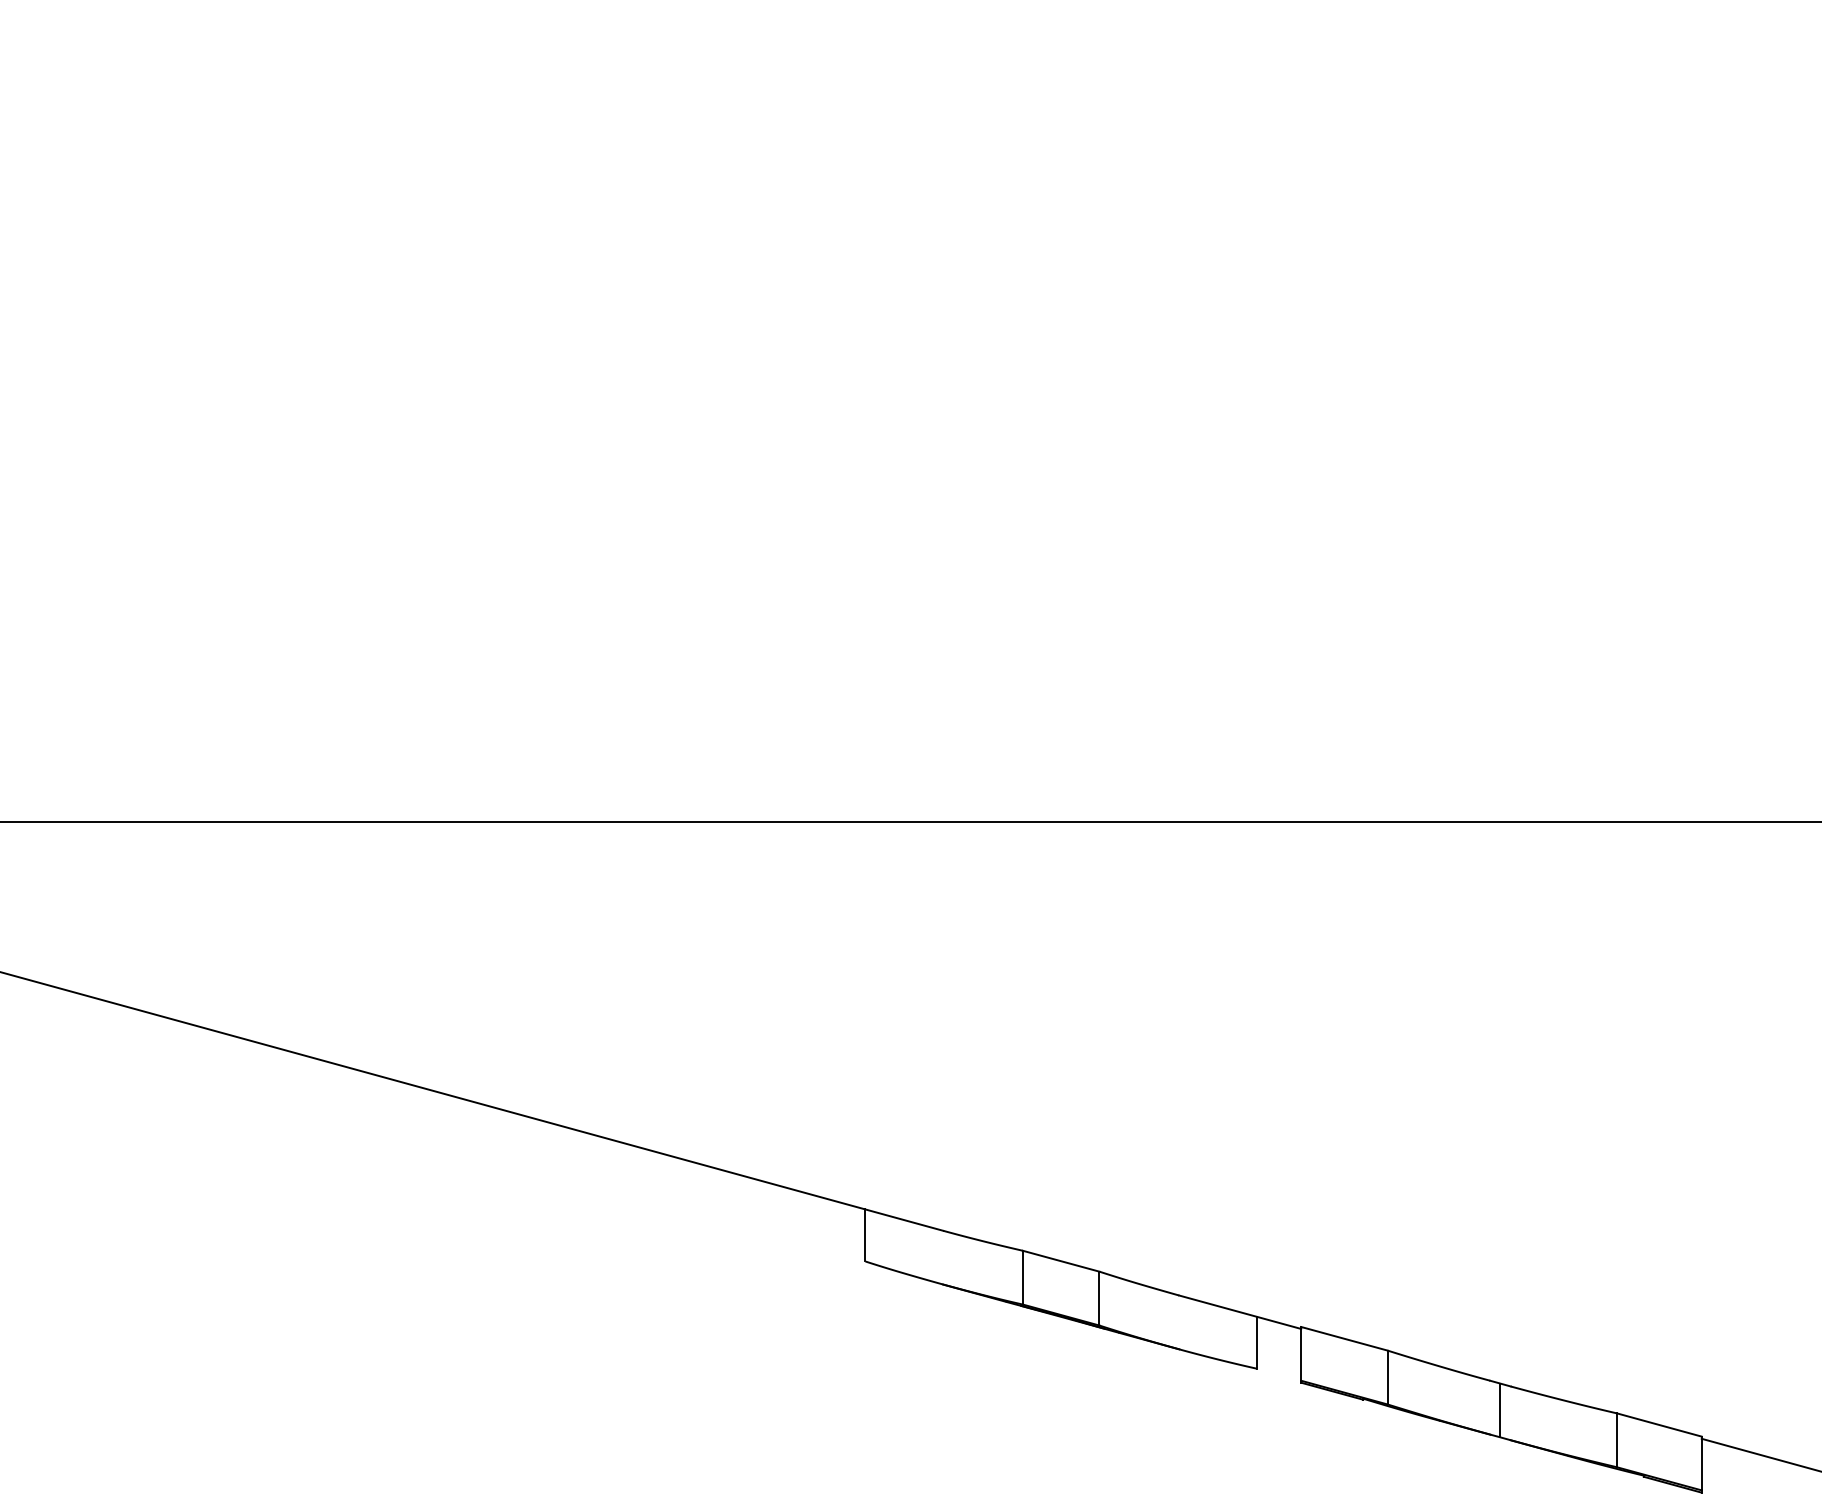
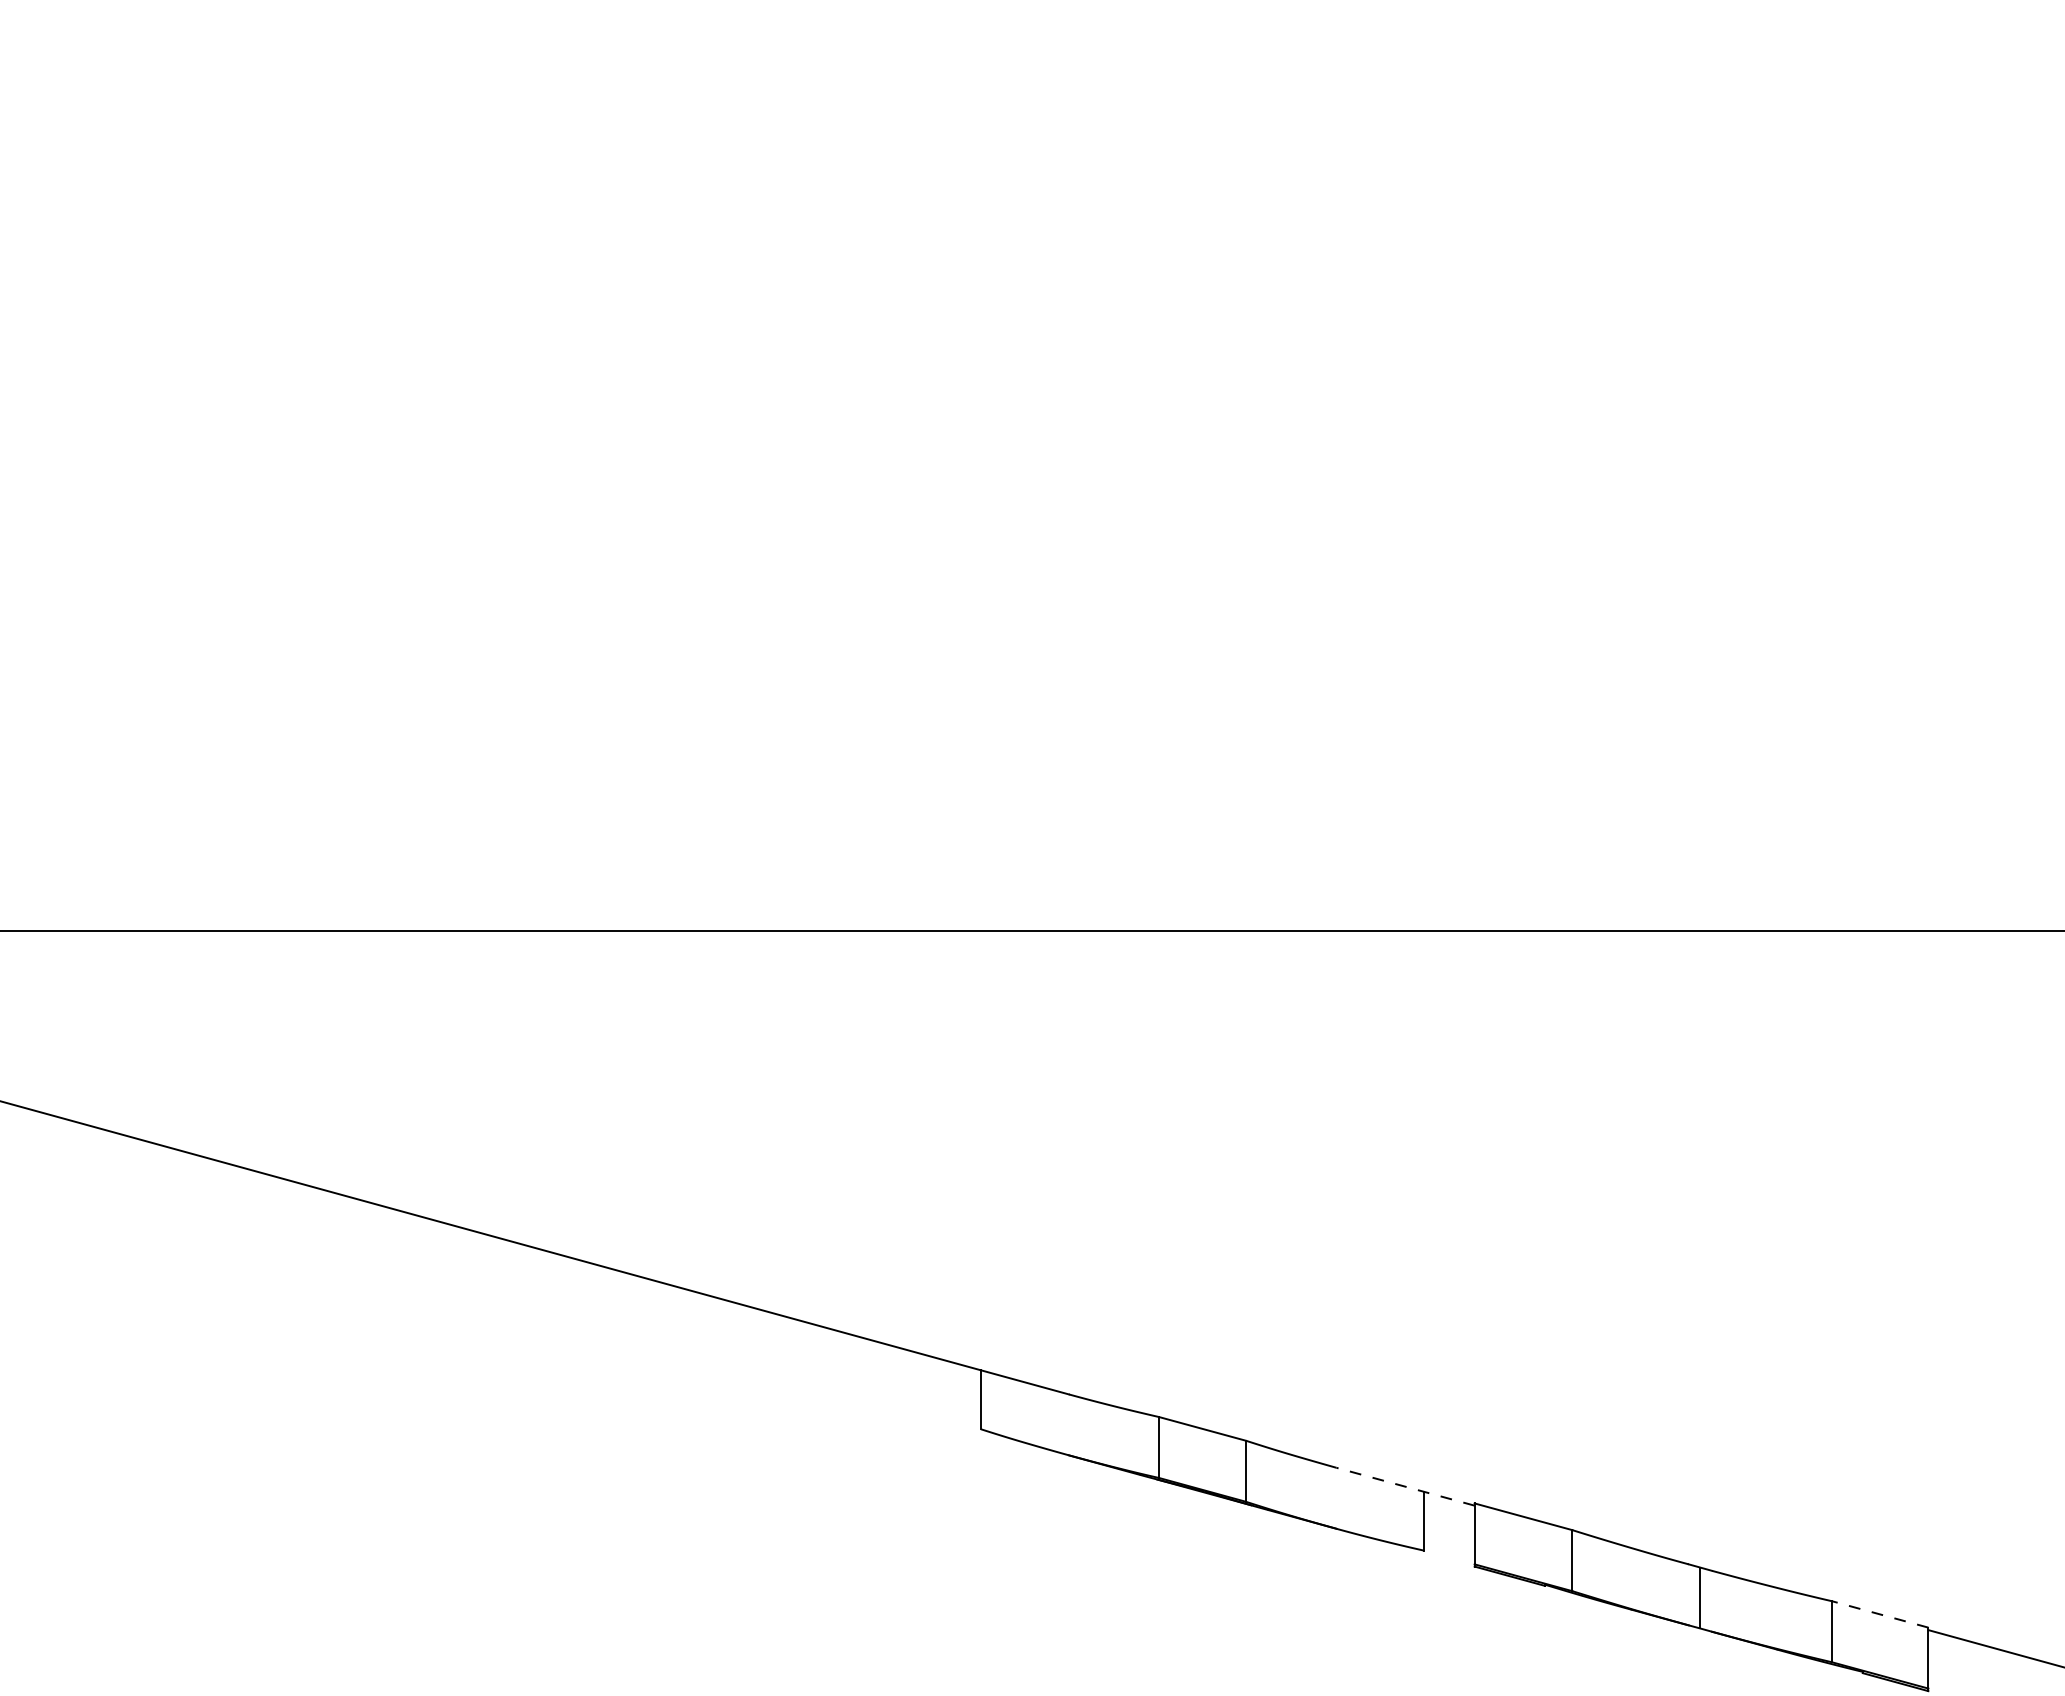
line: (1240, 1312) -> (1405, 1486), solid -> dashed
line: (1659, 1425) -> (1880, 1614), solid -> dashed

